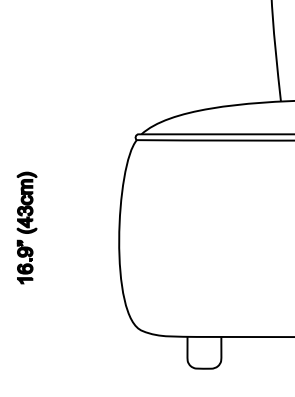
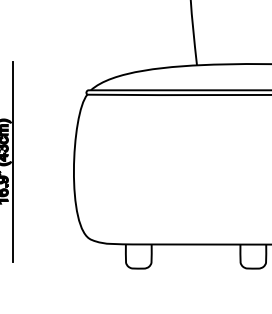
line: (38, 229) -> (12, 162), added

